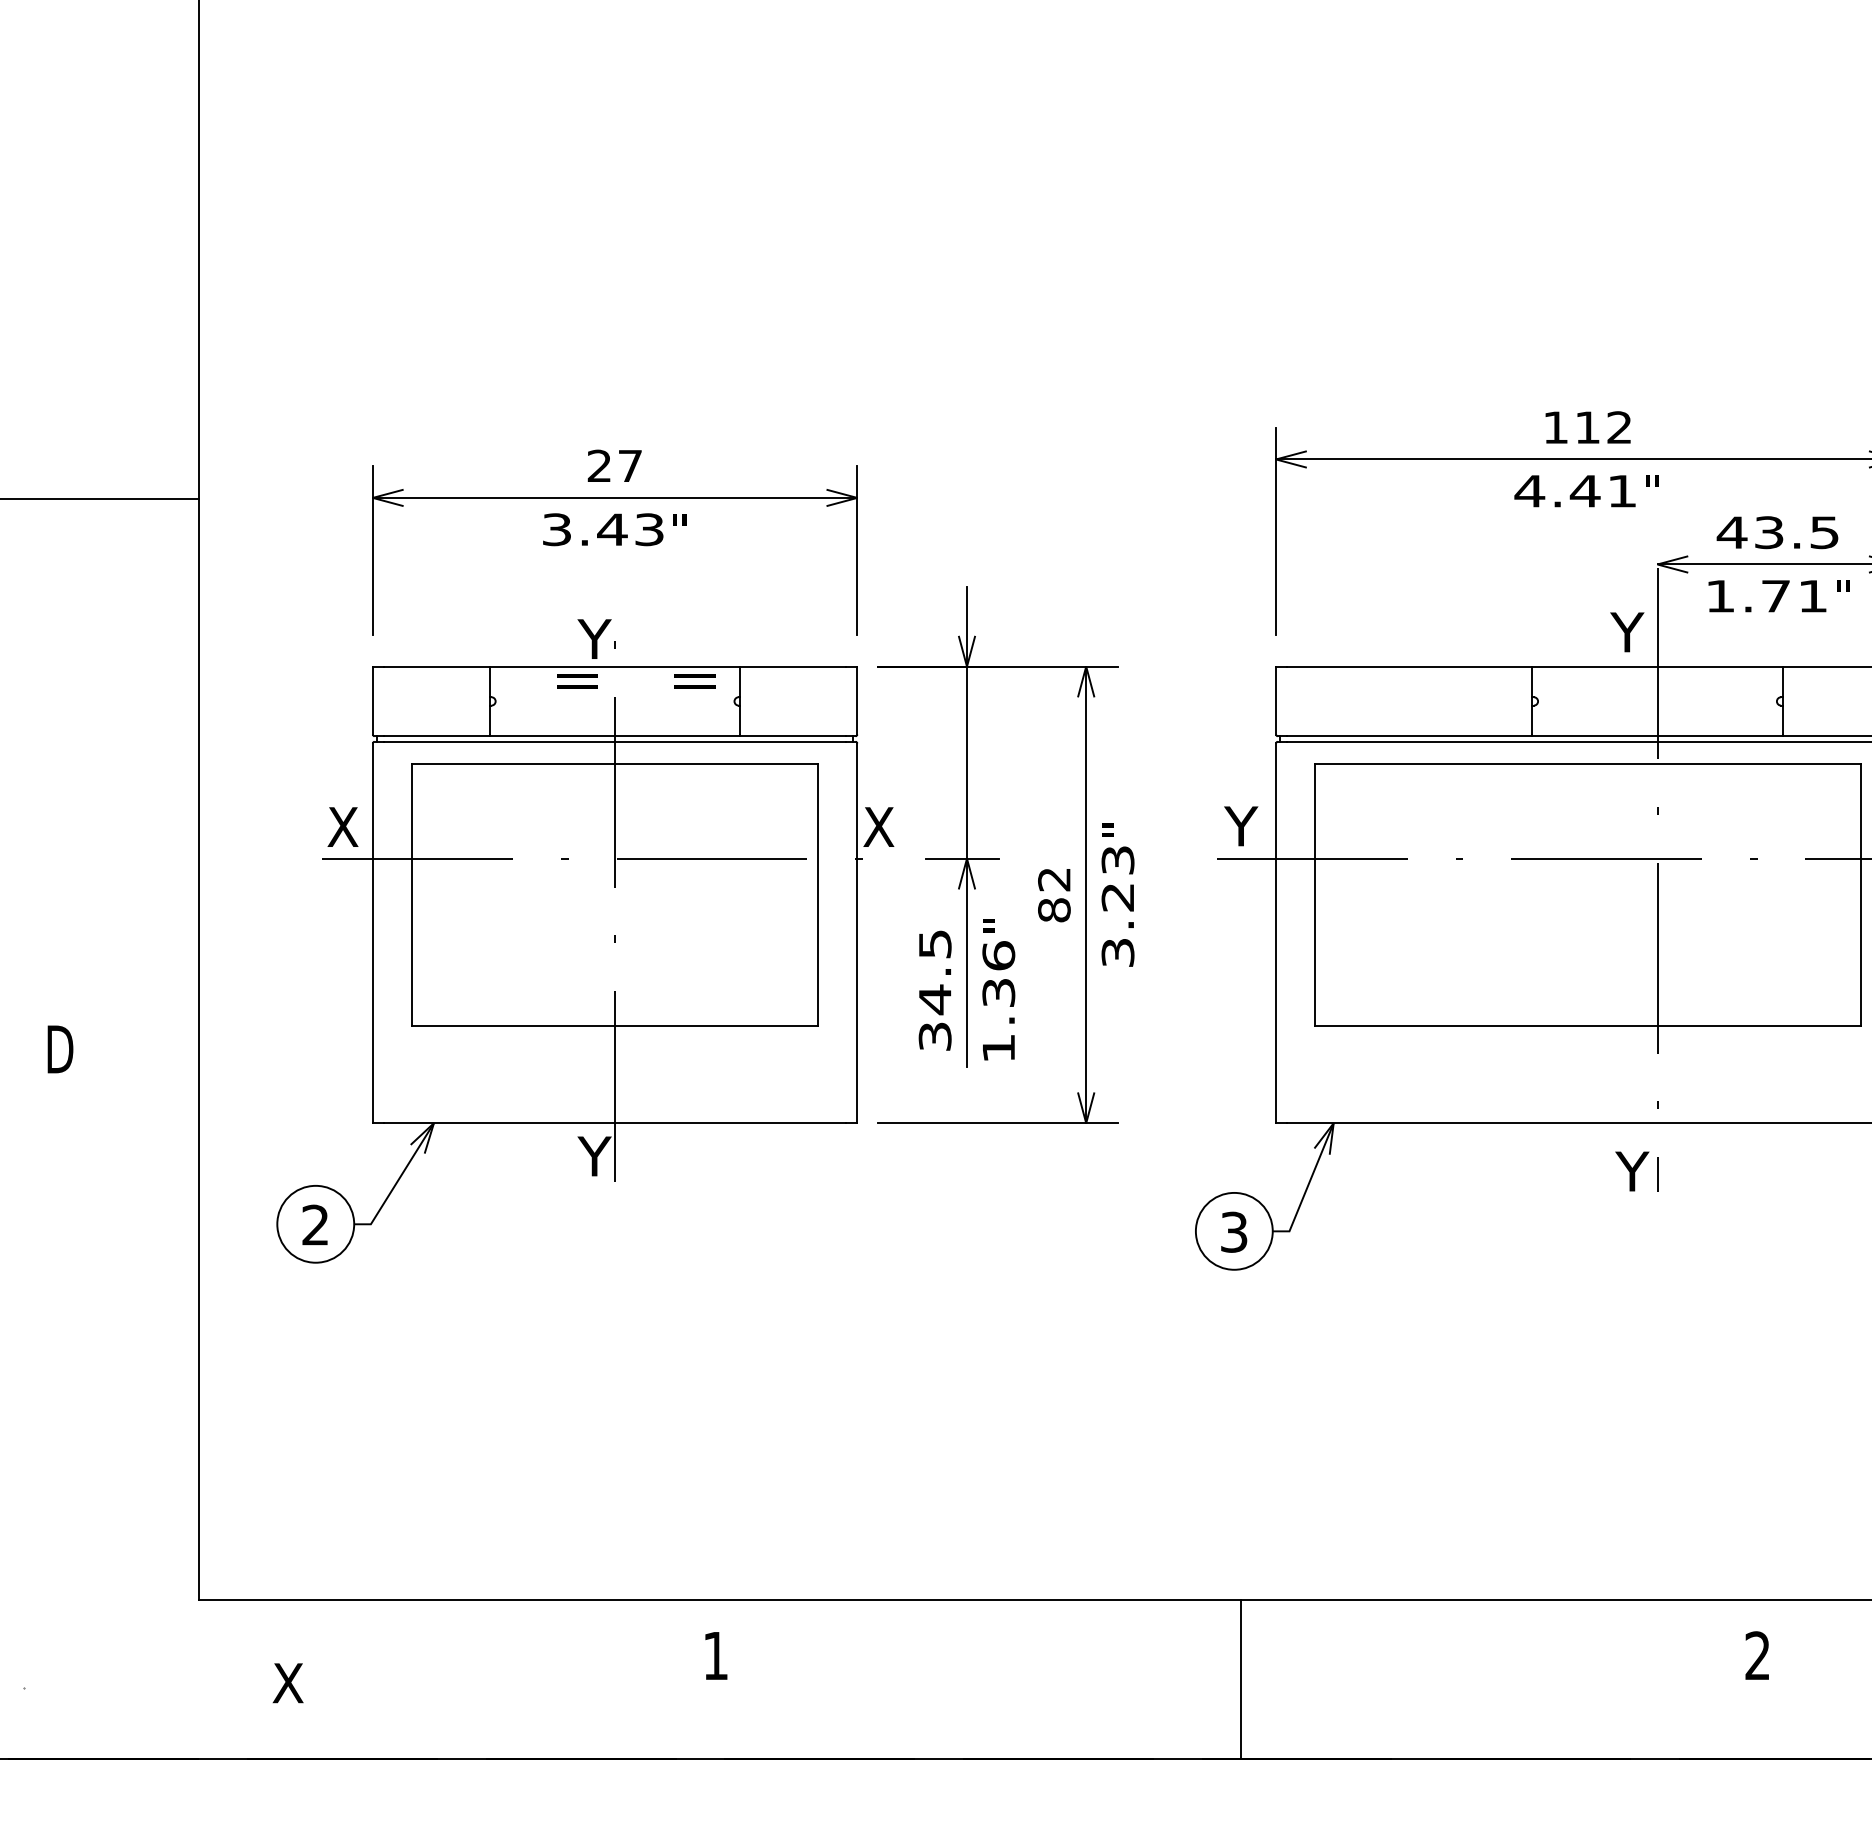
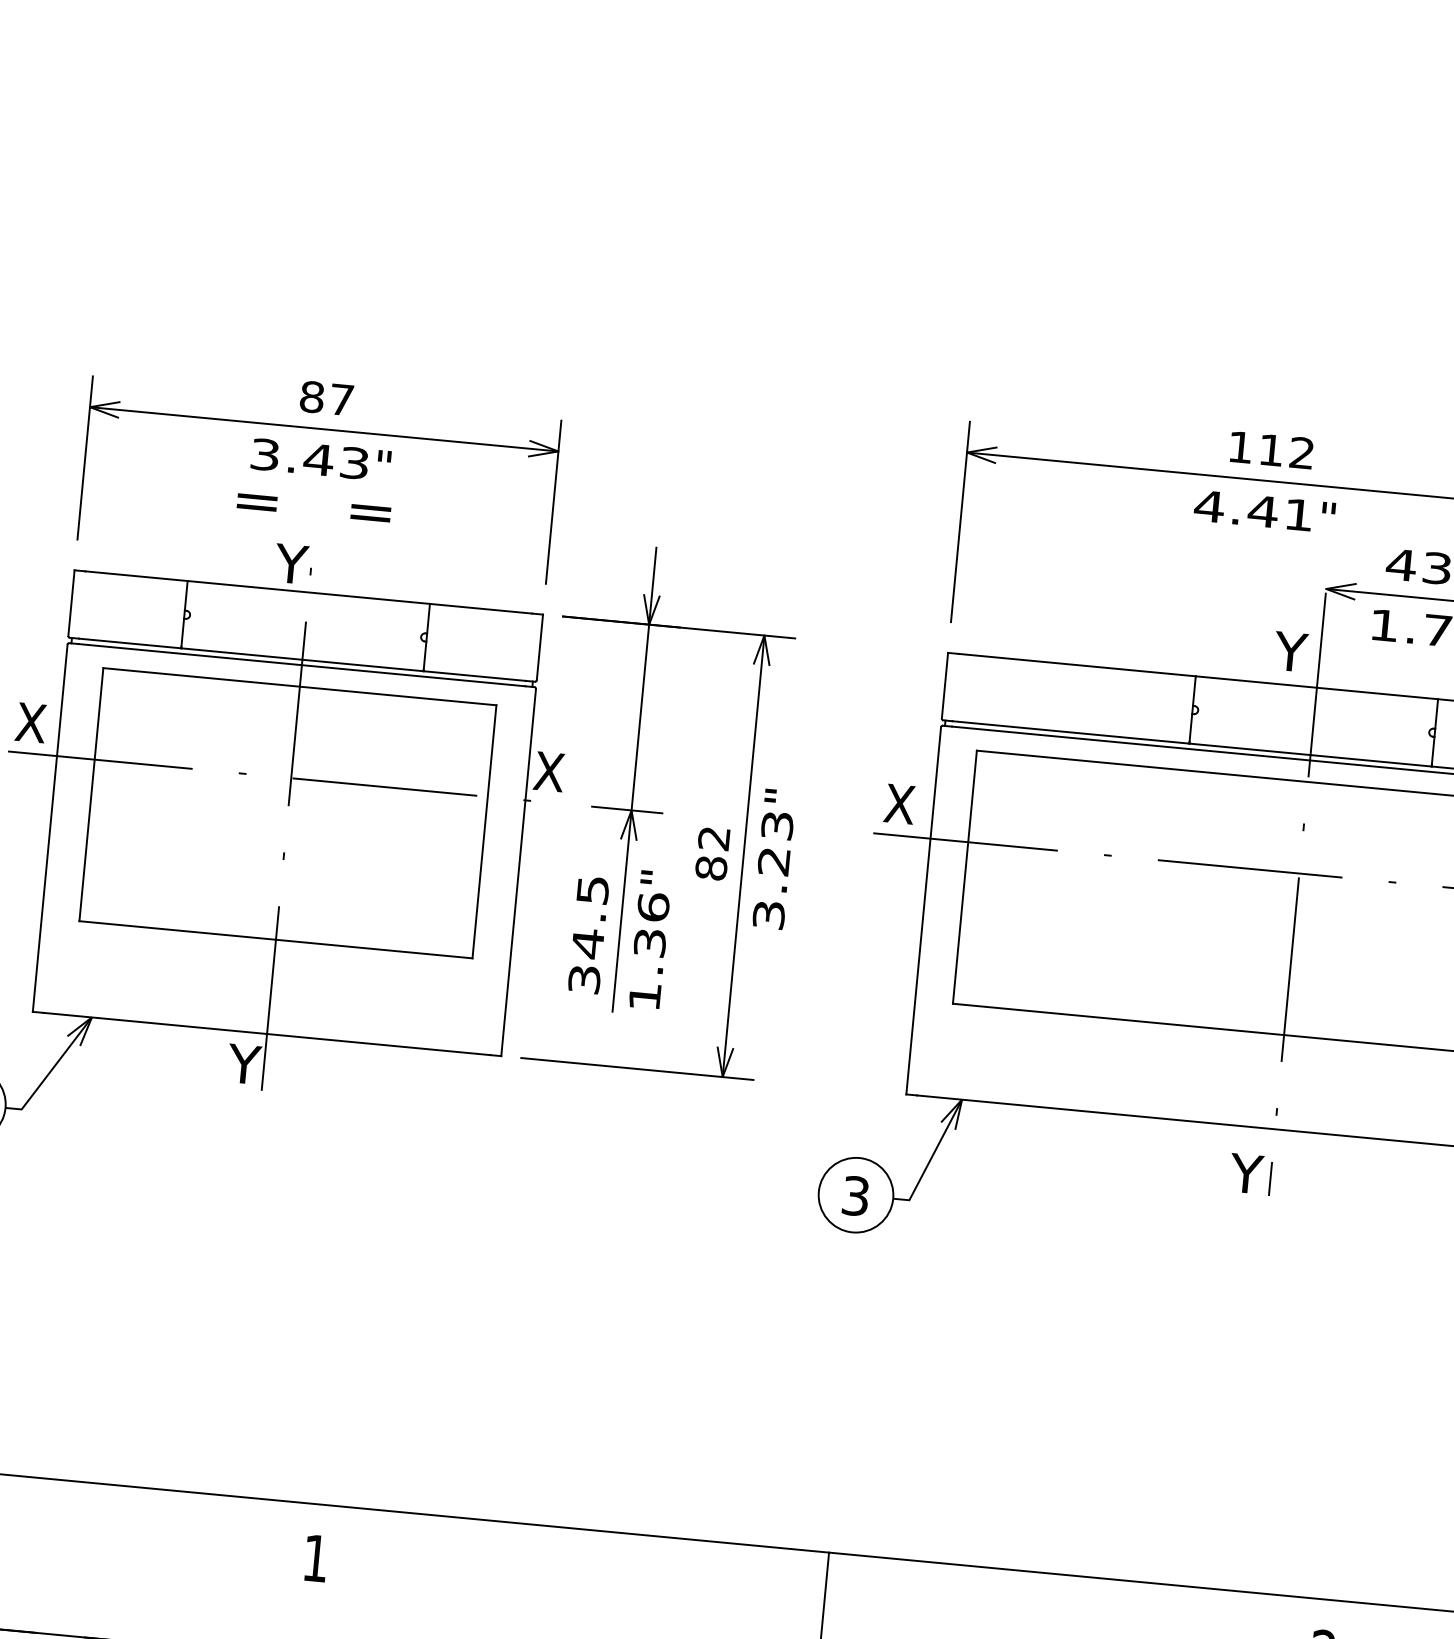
text: (599, 465) -> (312, 396), 27 -> 87
text: (636, 681) -> (314, 507), moved
text: (1241, 826) -> (899, 804), Y -> X

